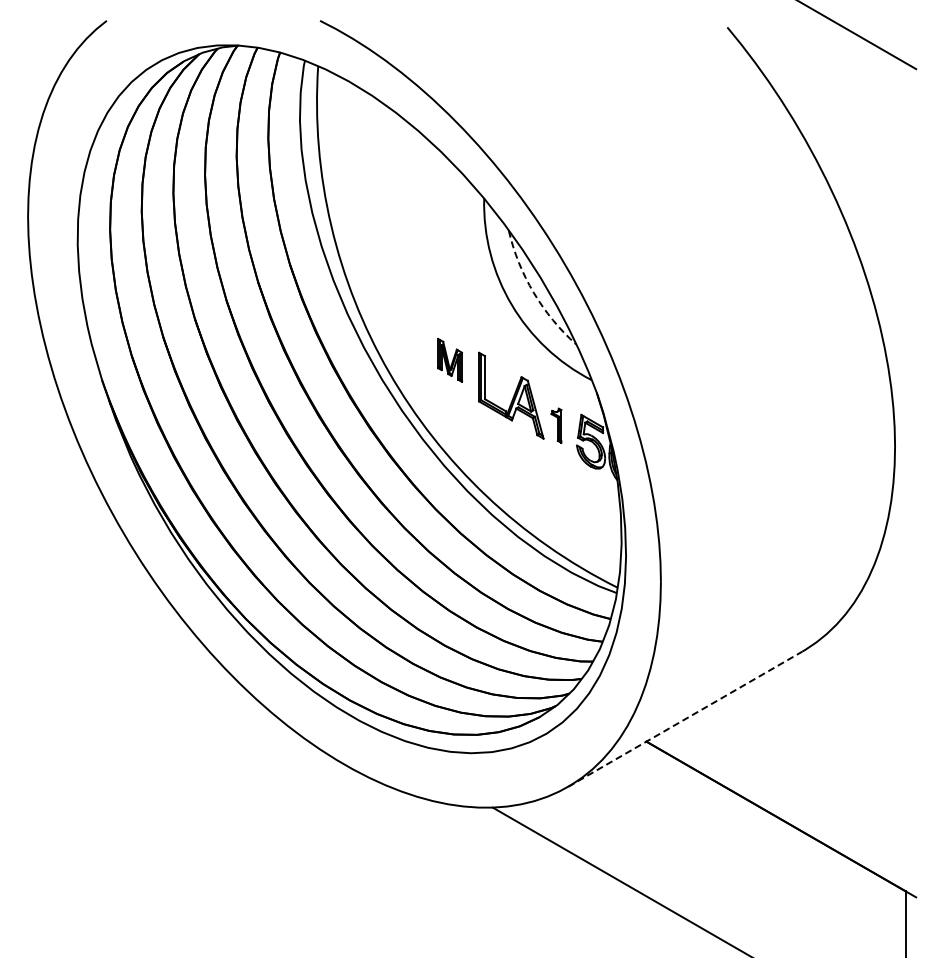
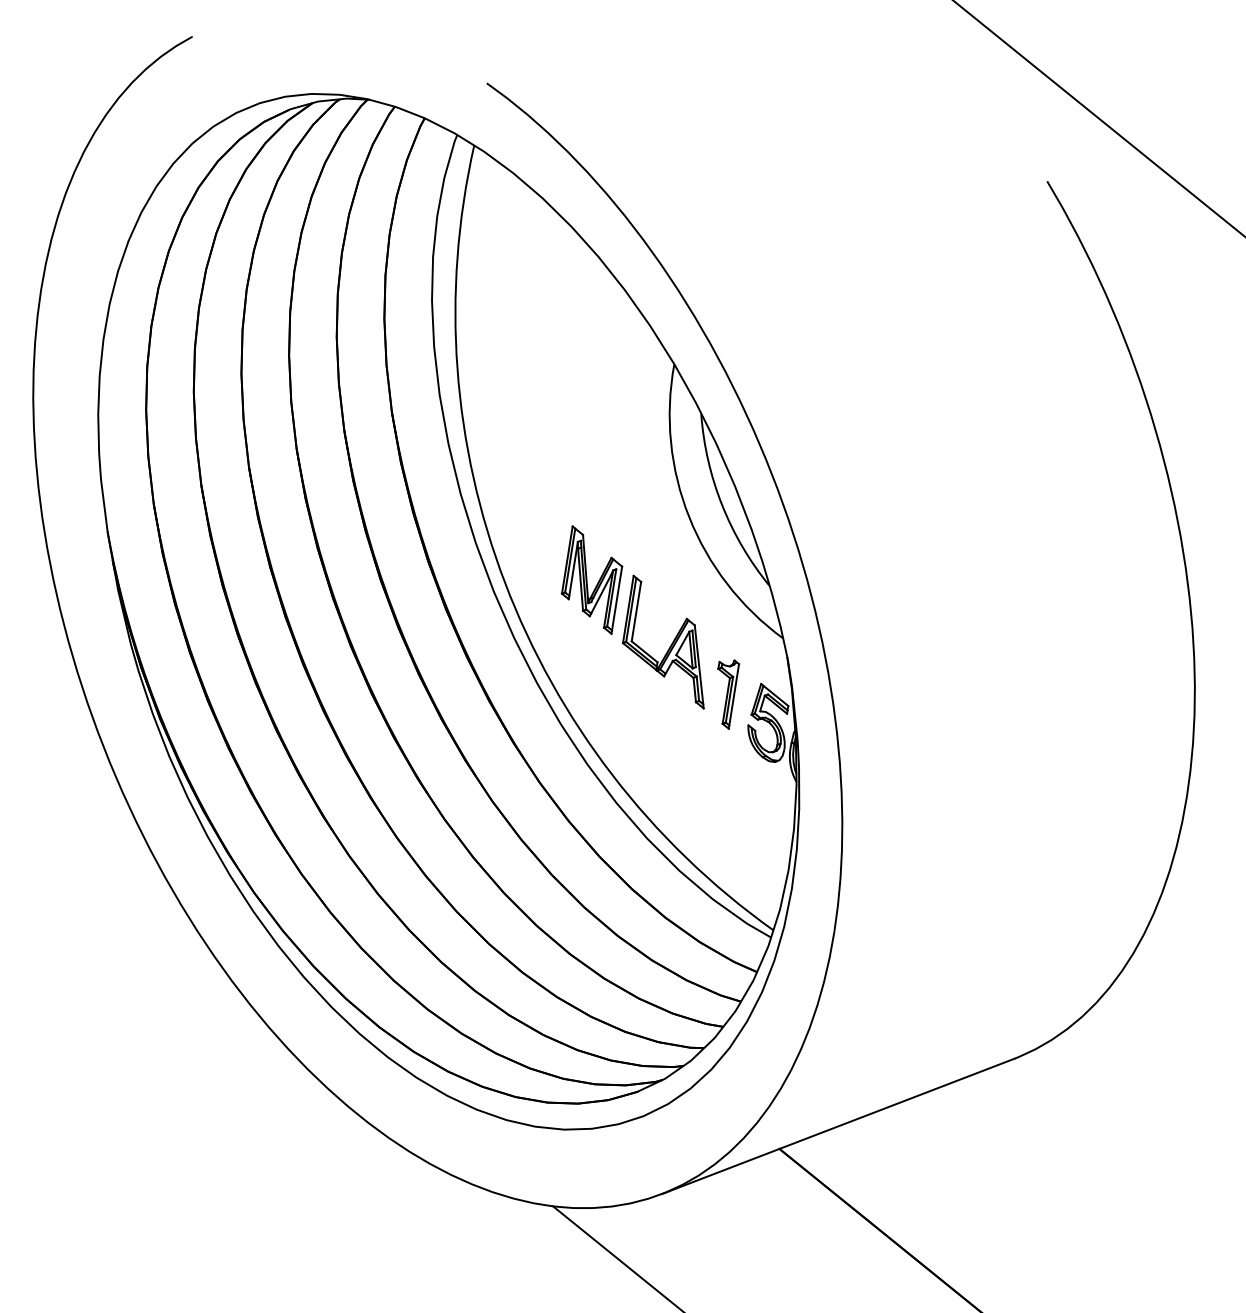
arc: (533, 292) -> (721, 504), dashed -> solid
part: (449, 360) -> (591, 580), size x1.67
part: (556, 425) -> (724, 693), size x1.43
line: (685, 718) -> (838, 1125), dashed -> solid

